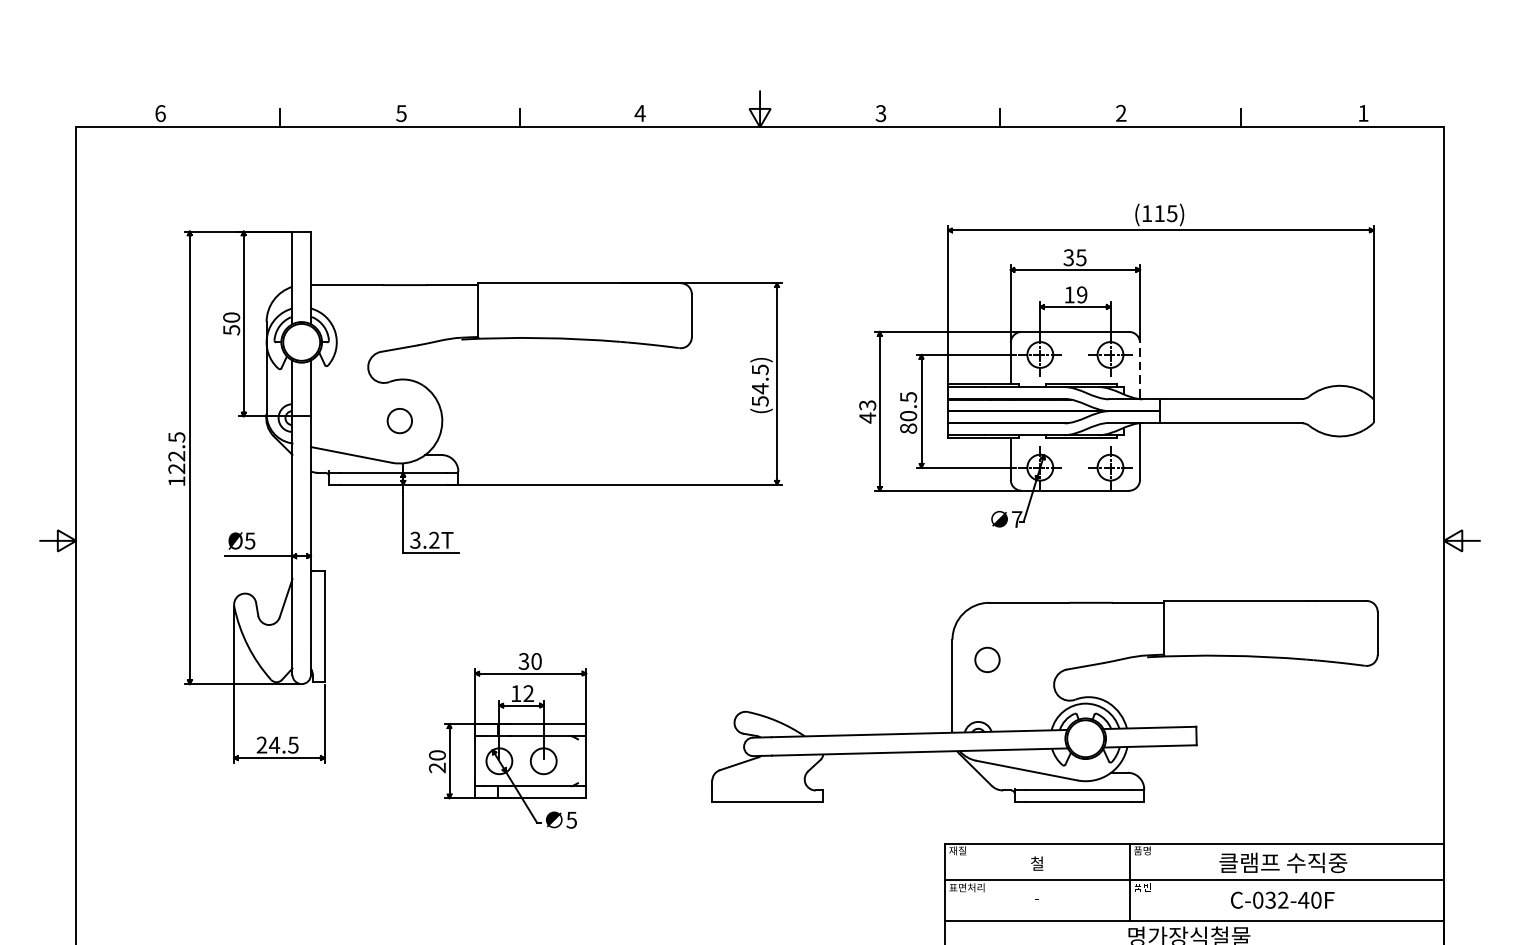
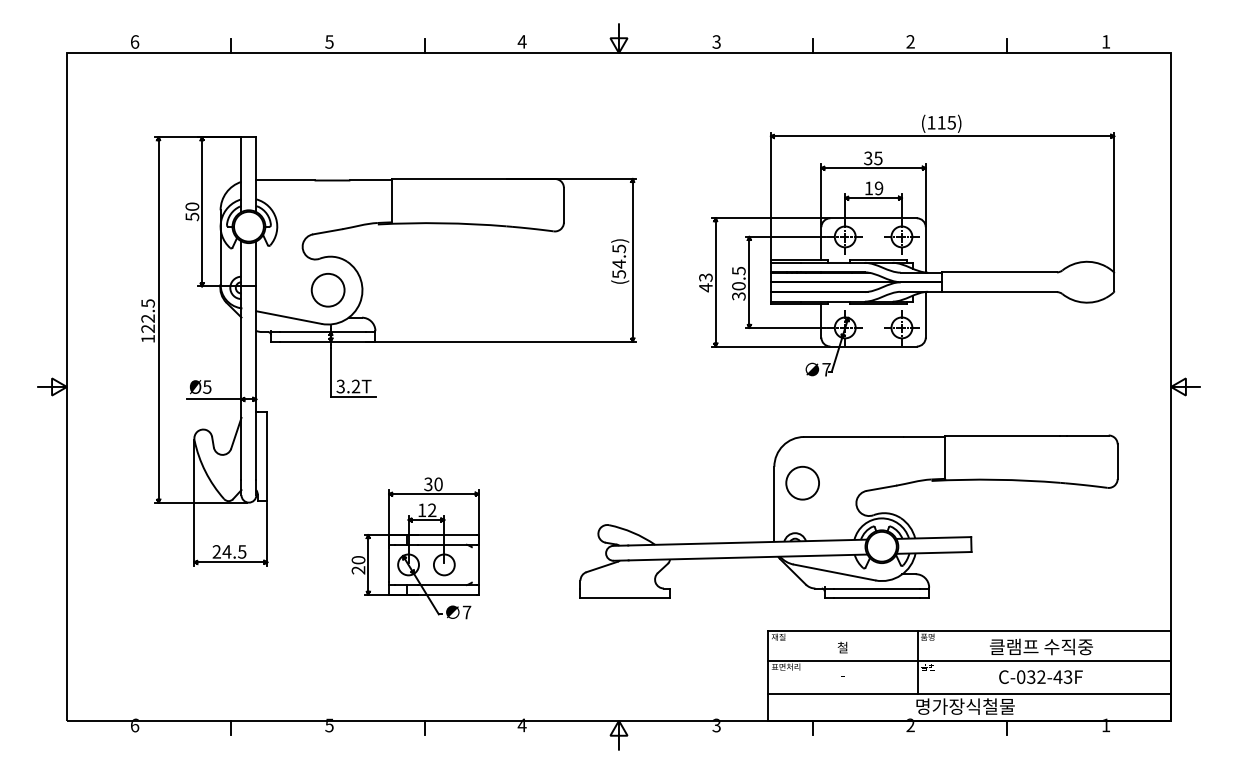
line: (1139, 369) -> (925, 248), dashed -> solid
circle: (399, 420) -> (327, 289), size x1.67
text: (908, 428) -> (738, 296), 80.5 -> 30.5
circle: (987, 659) -> (802, 482), size x1.67
text: (571, 820) -> (466, 612), 5 -> 7
text: (1315, 899) -> (1067, 676), C-032-40F -> C-032-43F

